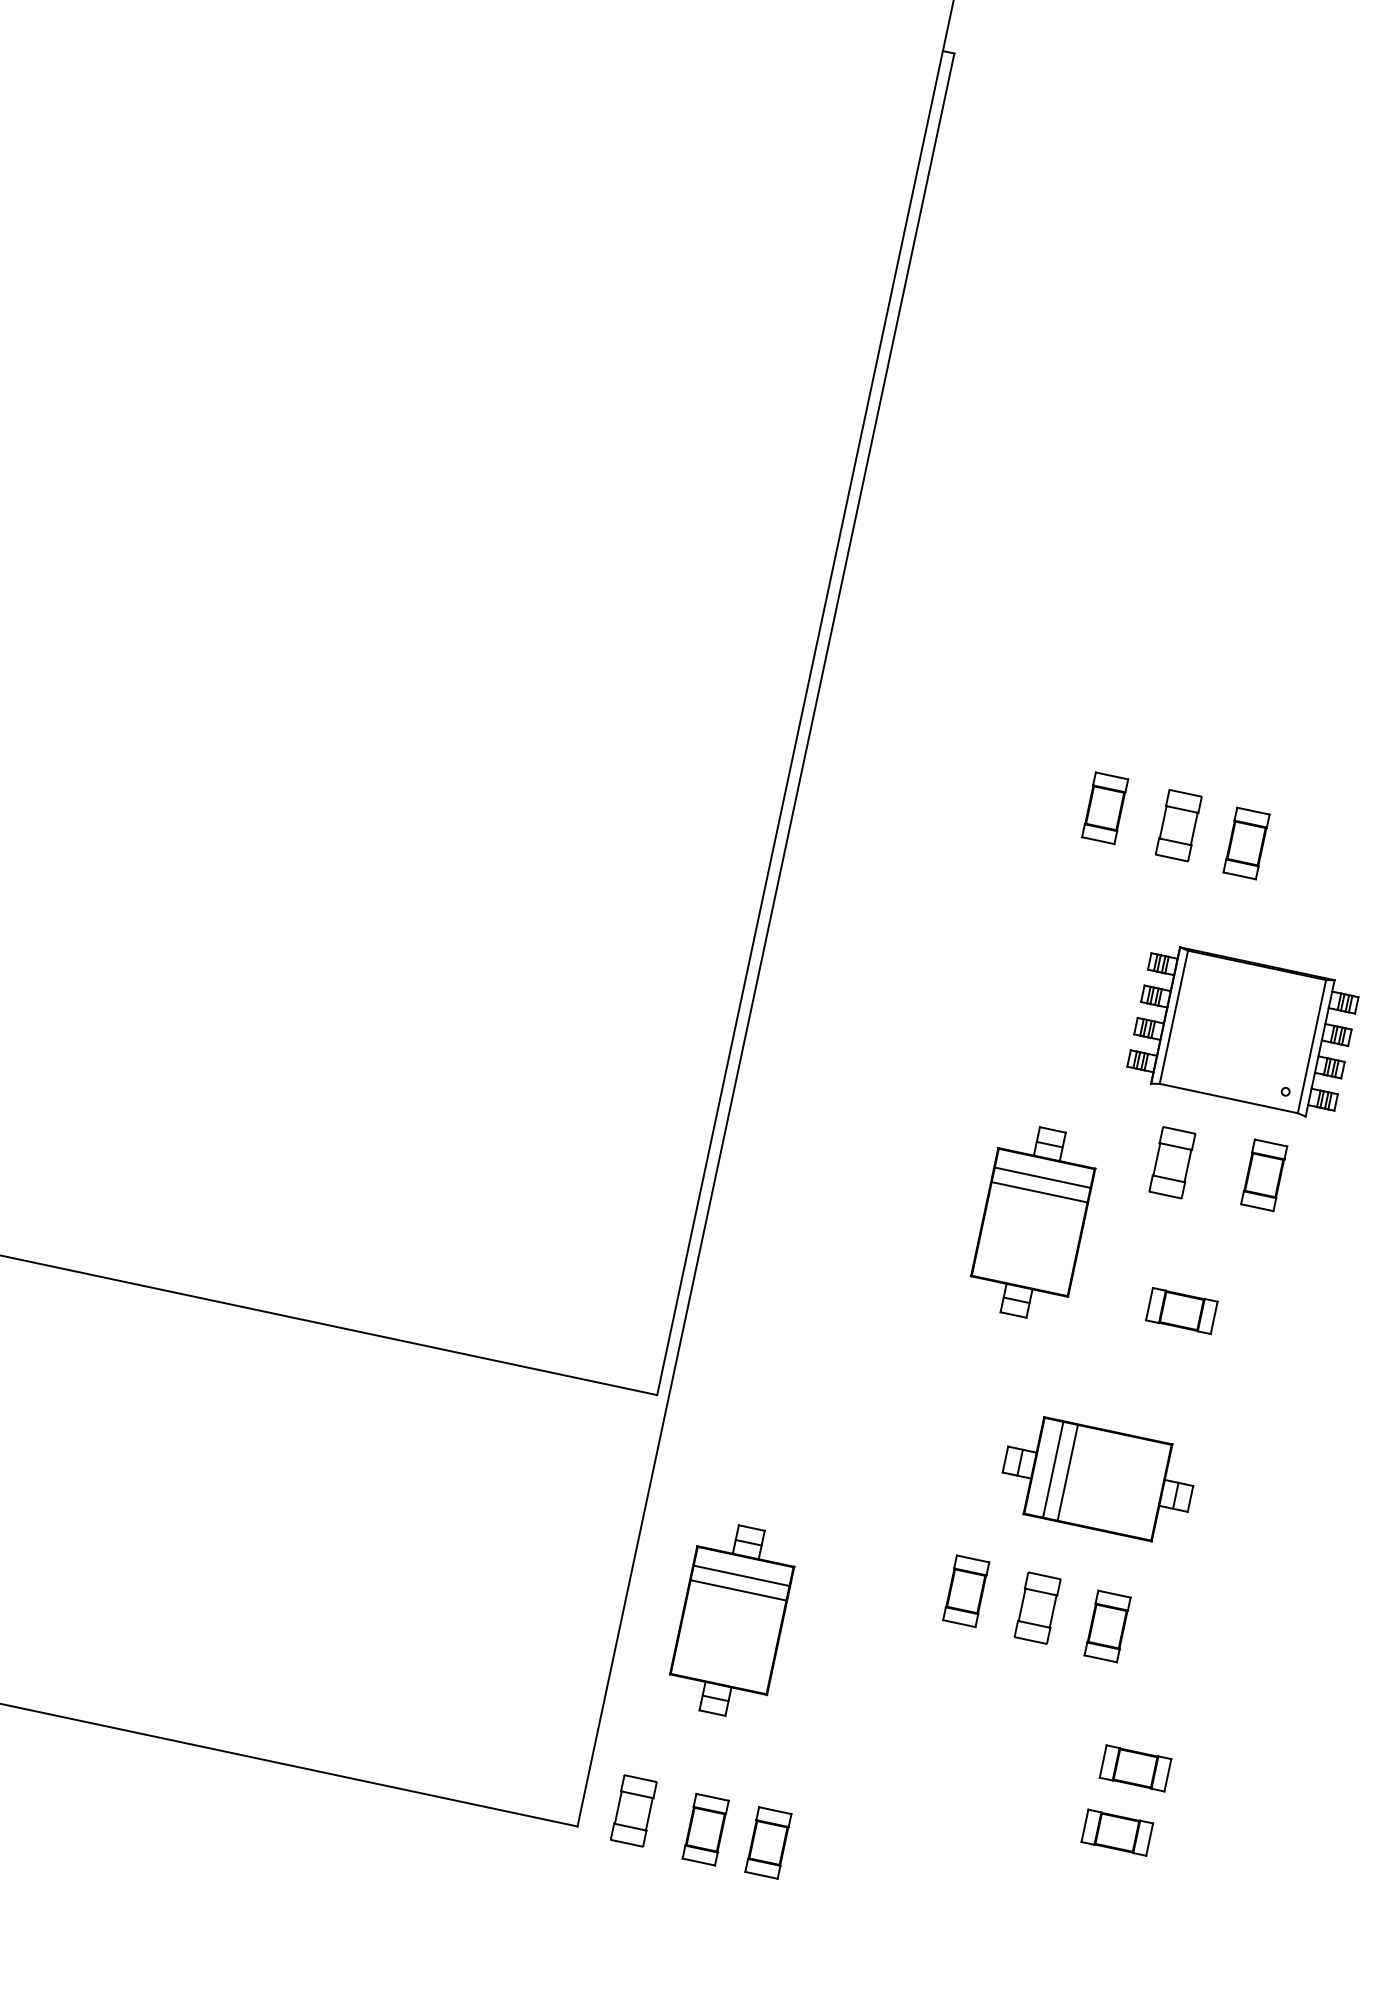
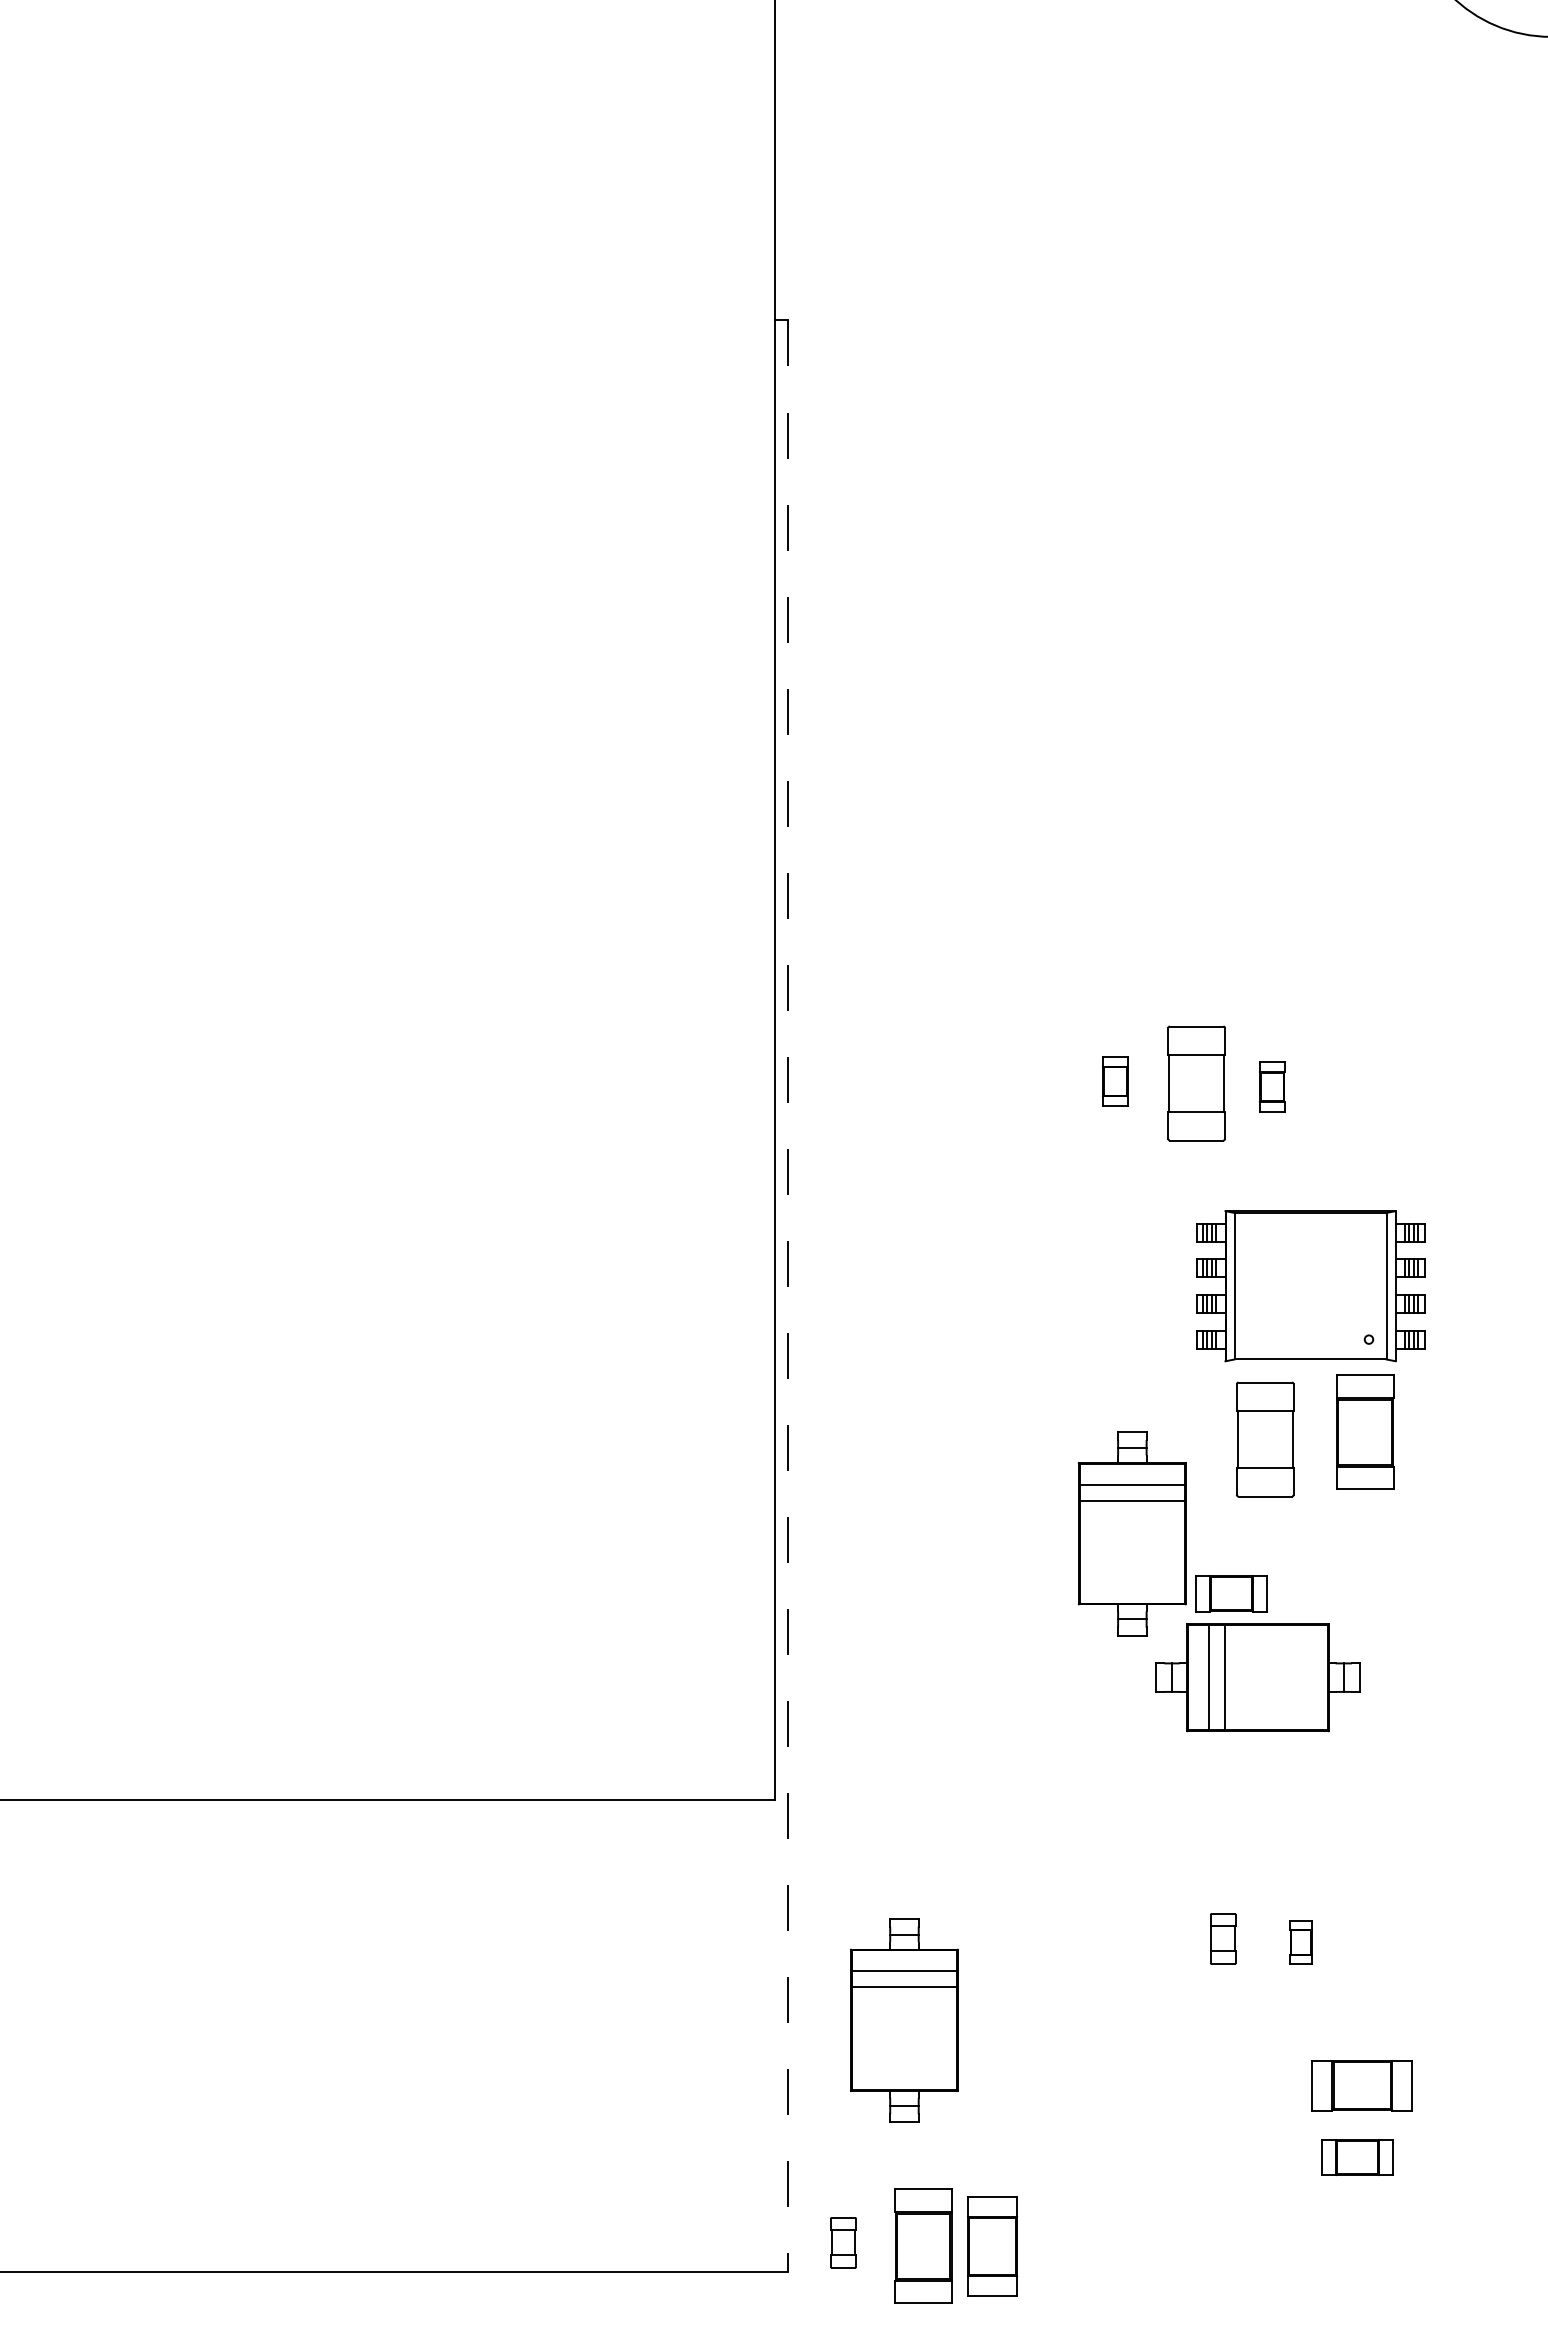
part: (1104, 808) -> (1114, 1081), size x0.7
part: (1178, 824) -> (1196, 1082), size x1.6
part: (1246, 842) -> (1271, 1086), size x0.7
line: (765, 940) -> (787, 1296), solid -> dashed
part: (1172, 1162) -> (1265, 1439), size x1.6
part: (1263, 1175) -> (1364, 1432), size x1.6
part: (1181, 1310) -> (1231, 1593), moved
part: (1097, 1479) -> (1257, 1677), moved
part: (965, 1591) -> (1143, 1937), removed
part: (1036, 1607) -> (1222, 1938), size x0.7
part: (1107, 1626) -> (1300, 1942), size x0.6
part: (1135, 1768) -> (1362, 2085), size x1.4
part: (633, 1810) -> (843, 2242), size x0.7
part: (704, 1829) -> (922, 2246), size x1.6
part: (767, 1842) -> (991, 2246), size x1.4

